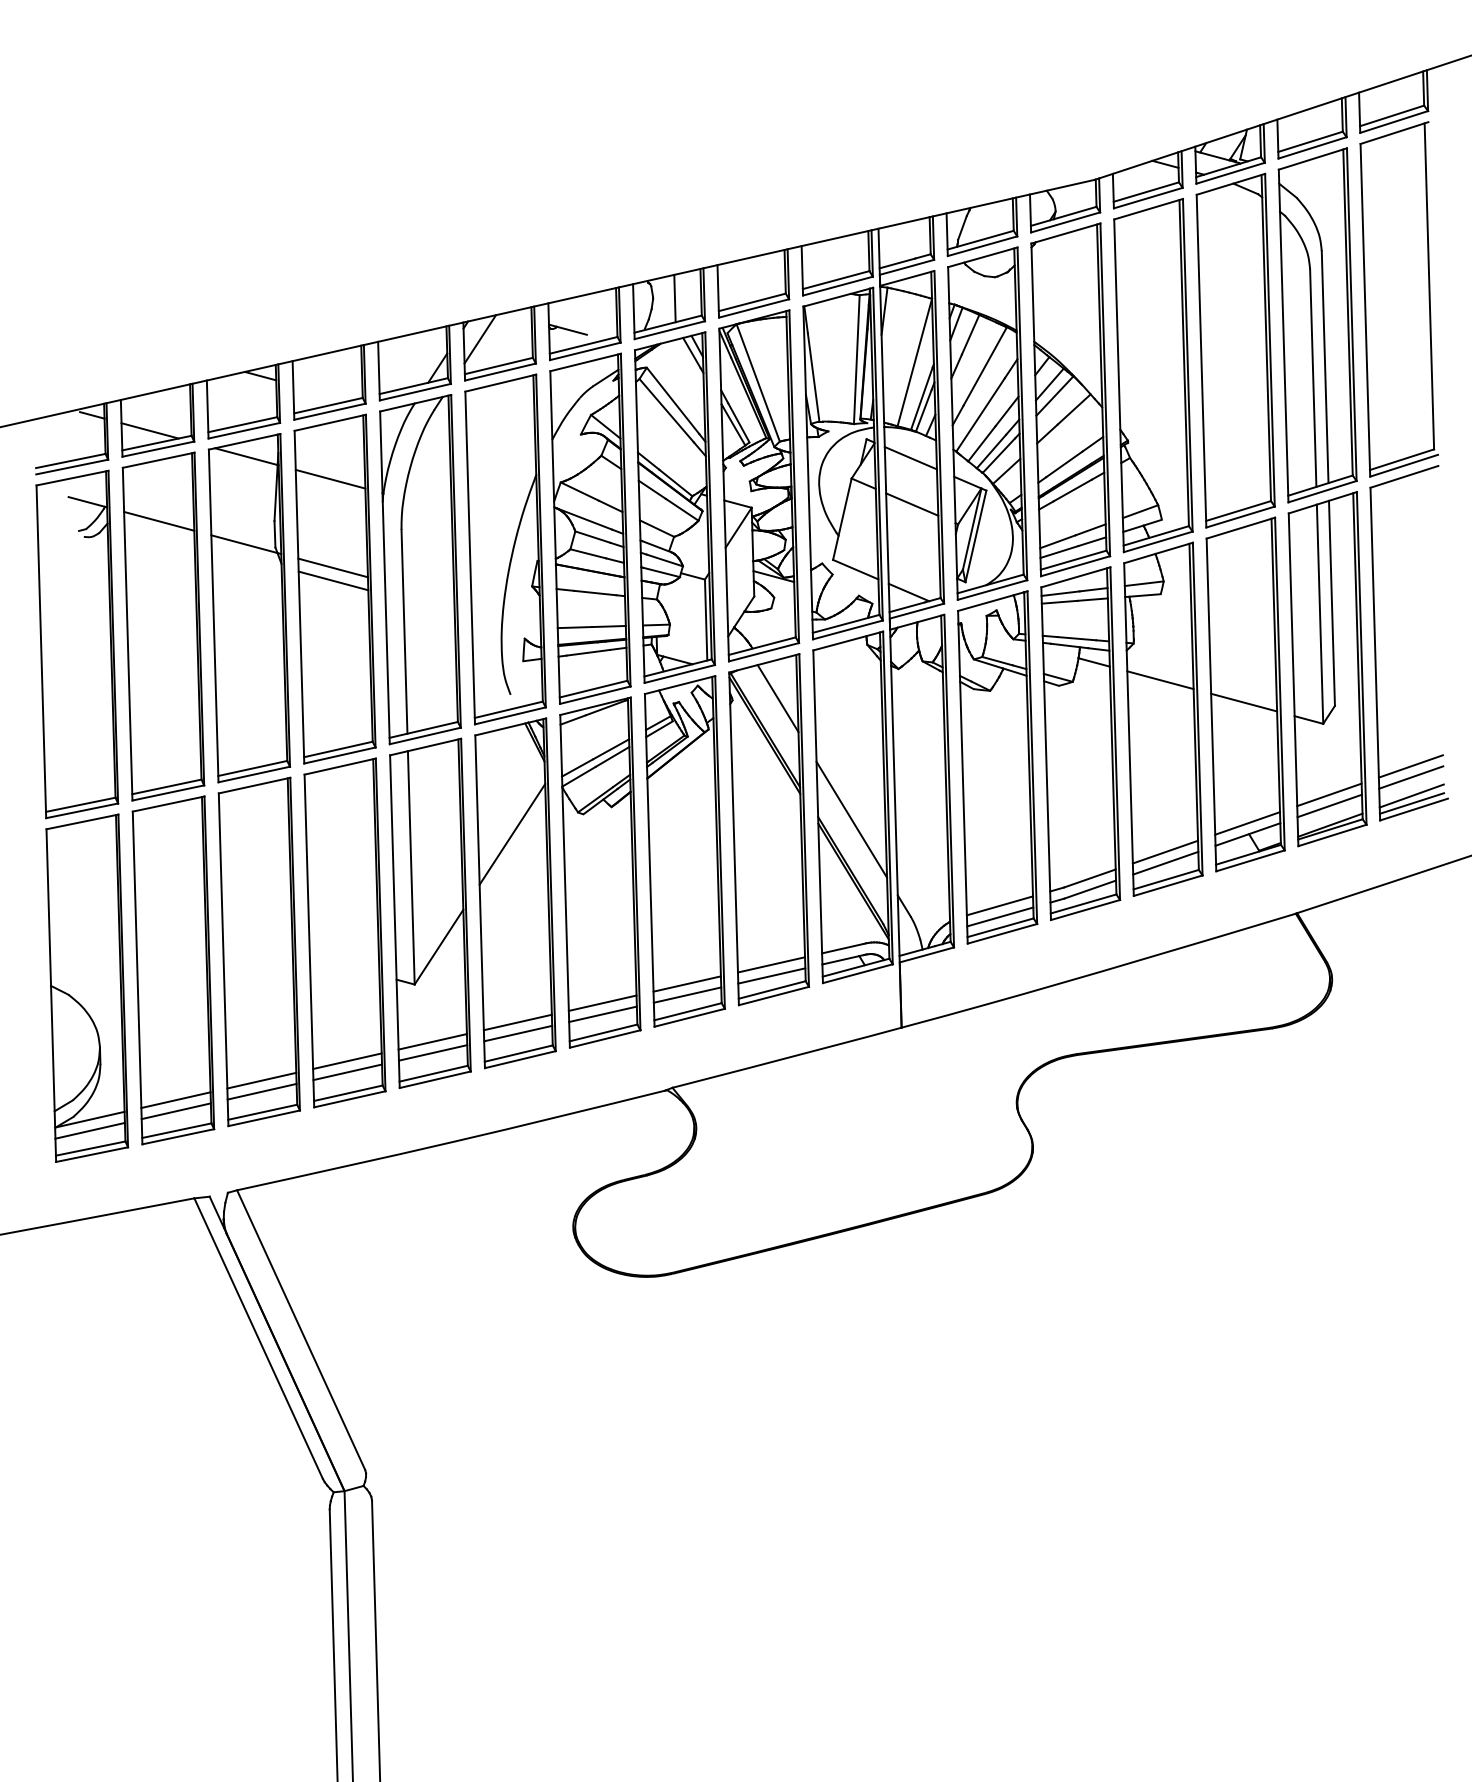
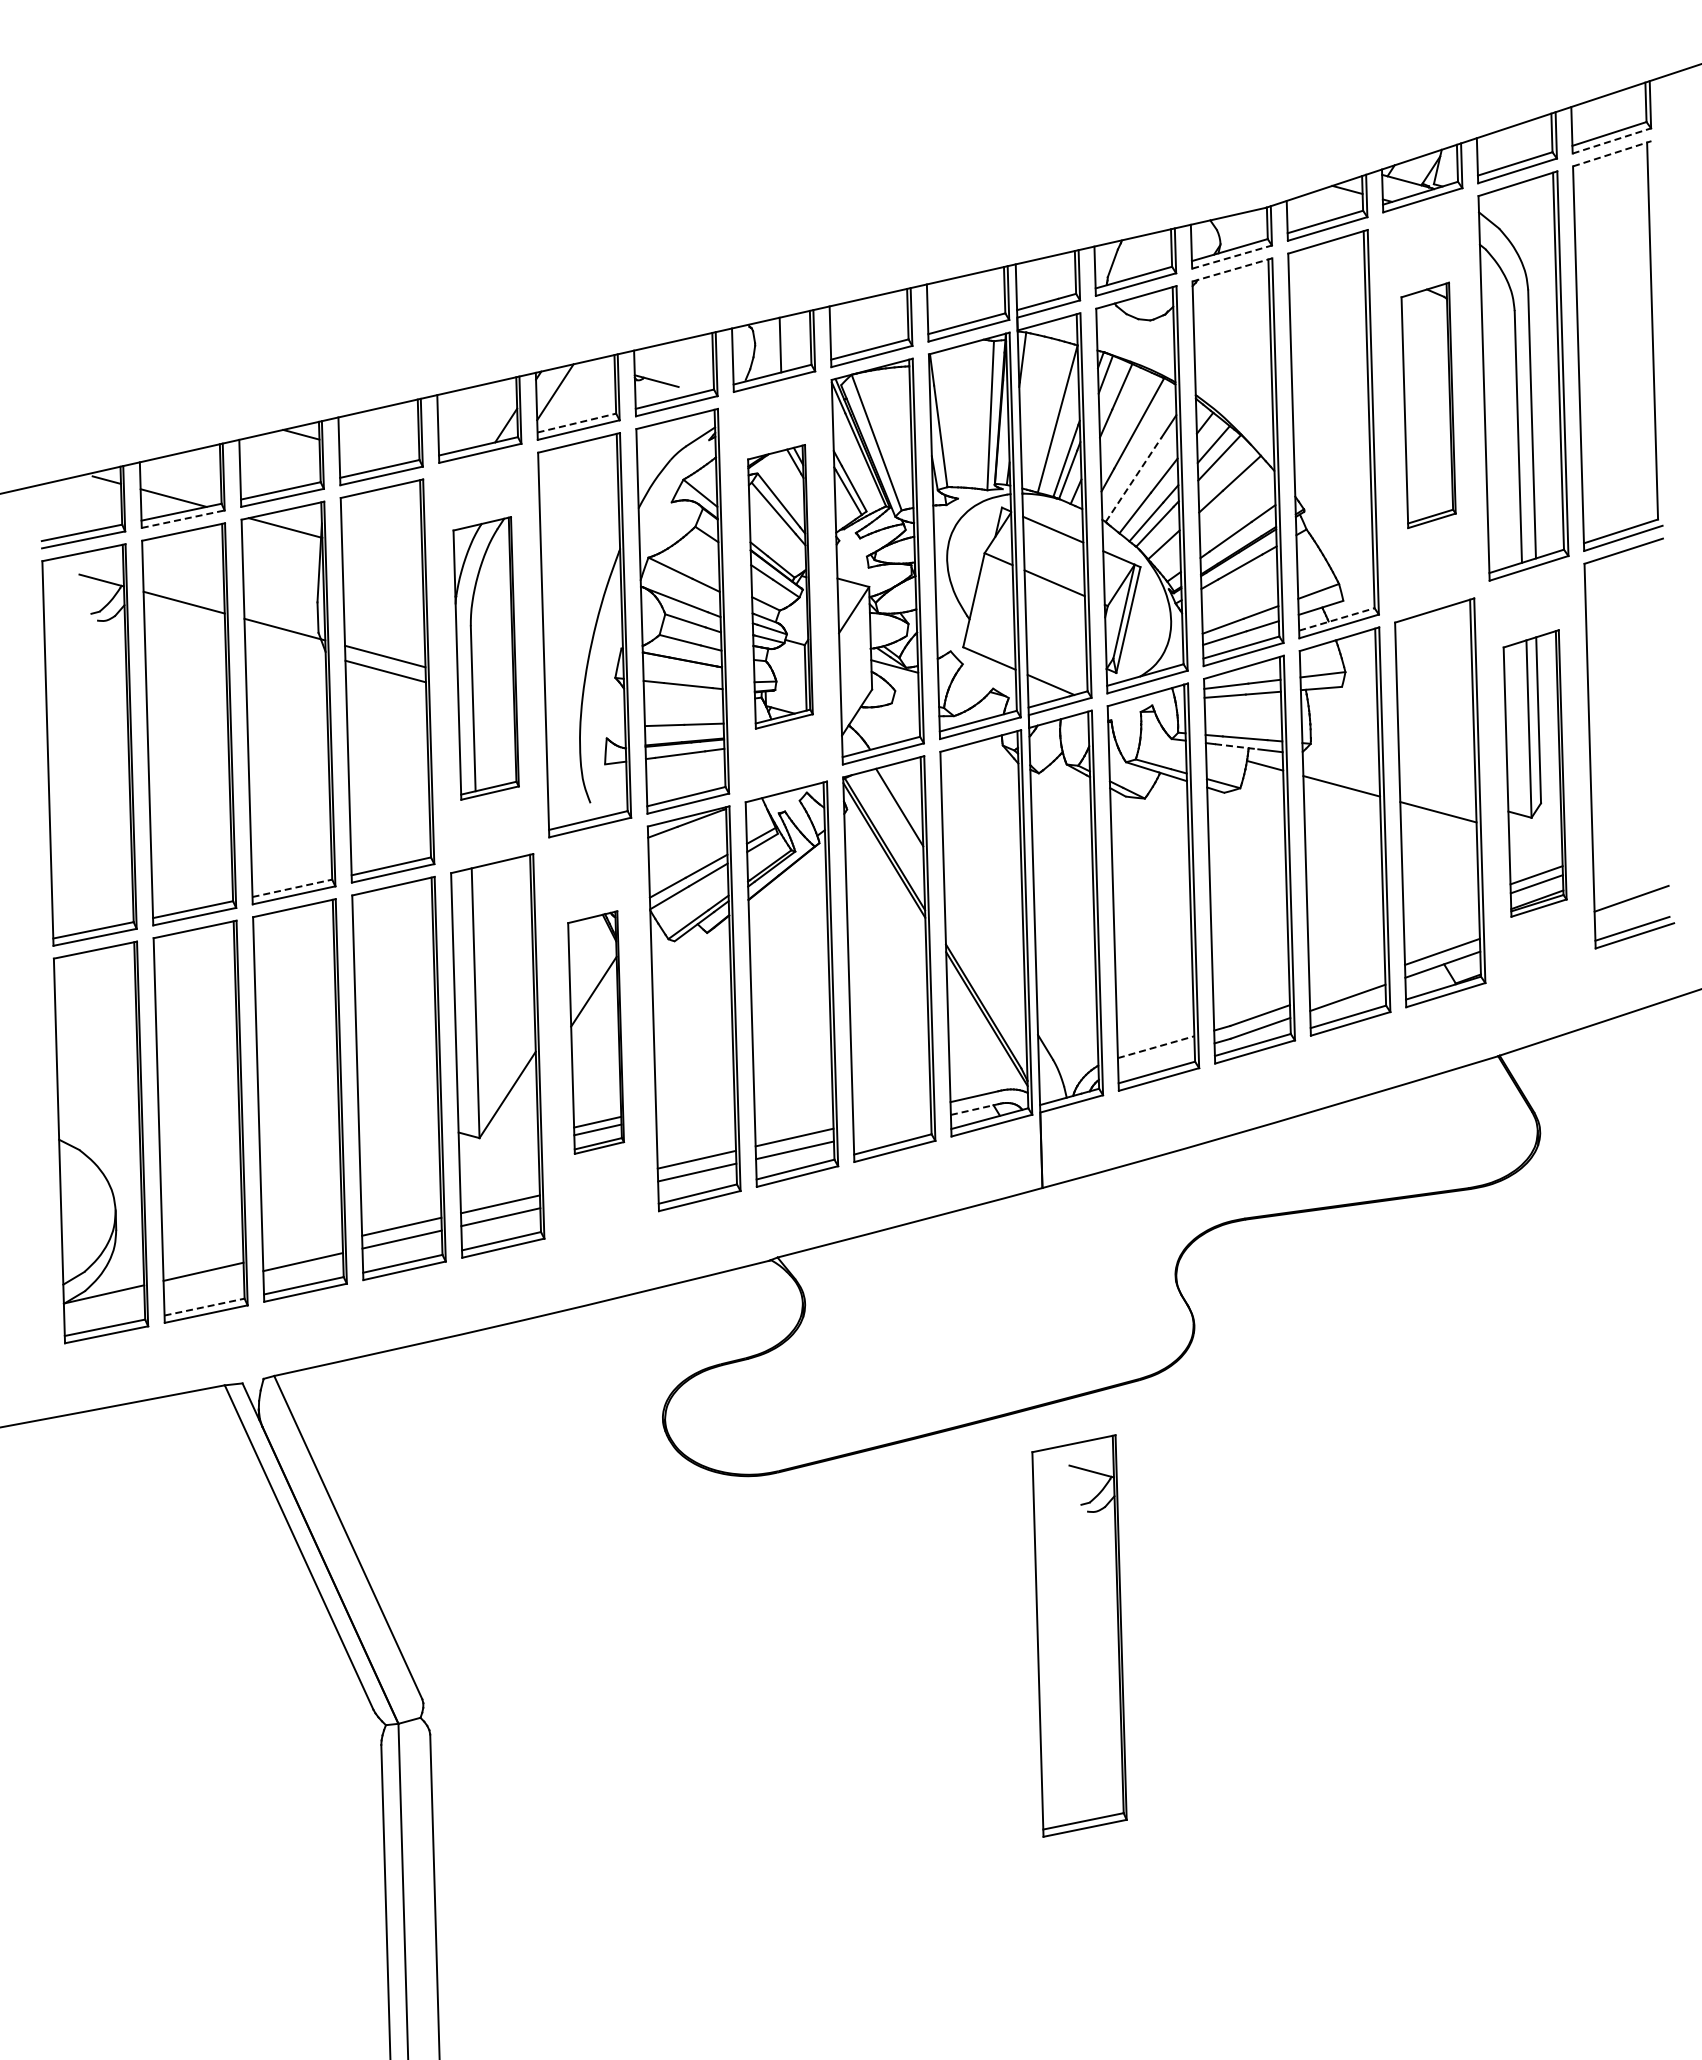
line: (1394, 121) -> (1612, 140), solid -> dashed
line: (1394, 132) -> (1612, 153), solid -> dashed
line: (1065, 222) -> (1232, 257), solid -> dashed
line: (1065, 233) -> (1232, 269), solid -> dashed
part: (1235, 350) -> (1428, 405), size x0.6
line: (499, 365) -> (577, 422), solid -> dashed
line: (980, 414) -> (1133, 479), solid -> dashed
line: (158, 449) -> (183, 519), solid -> dashed
line: (330, 478) -> (382, 553), removed
part: (675, 507) -> (780, 586), size x0.7
line: (1156, 535) -> (1337, 619), solid -> dashed
part: (419, 569) -> (485, 658), size x0.7
line: (1069, 645) -> (1236, 746), solid -> dashed
part: (1328, 669) -> (1535, 773), size x0.7
line: (1411, 766) -> (1631, 885), removed
line: (252, 768) -> (292, 888), solid -> dashed
line: (1411, 795) -> (1632, 919), removed
line: (851, 819) -> (984, 947), removed
line: (1165, 851) -> (1347, 984), removed
part: (514, 893) -> (595, 1032), size x0.6
line: (1000, 906) -> (1156, 1047), solid -> dashed
line: (1000, 916) -> (1156, 1059), removed
line: (841, 960) -> (972, 1110), solid -> dashed
line: (771, 964) -> (891, 1115), removed
line: (771, 976) -> (892, 1128), removed
line: (261, 1080) -> (302, 1249), removed
line: (175, 1111) -> (203, 1284), removed
line: (90, 1131) -> (104, 1307), removed
line: (176, 1131) -> (204, 1307), solid -> dashed
part: (933, 1414) -> (1079, 1635), added

